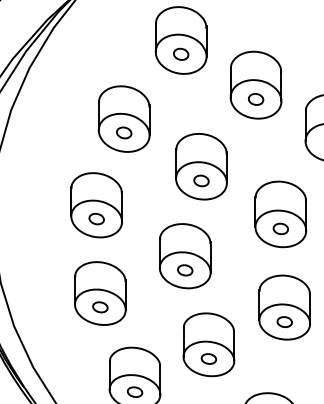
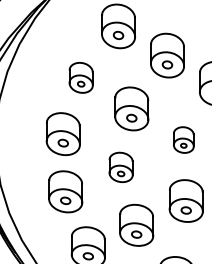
part: (122, 118) -> (80, 77), size x0.7
part: (280, 213) -> (183, 139), size x0.6
part: (184, 256) -> (120, 167), size x0.7

